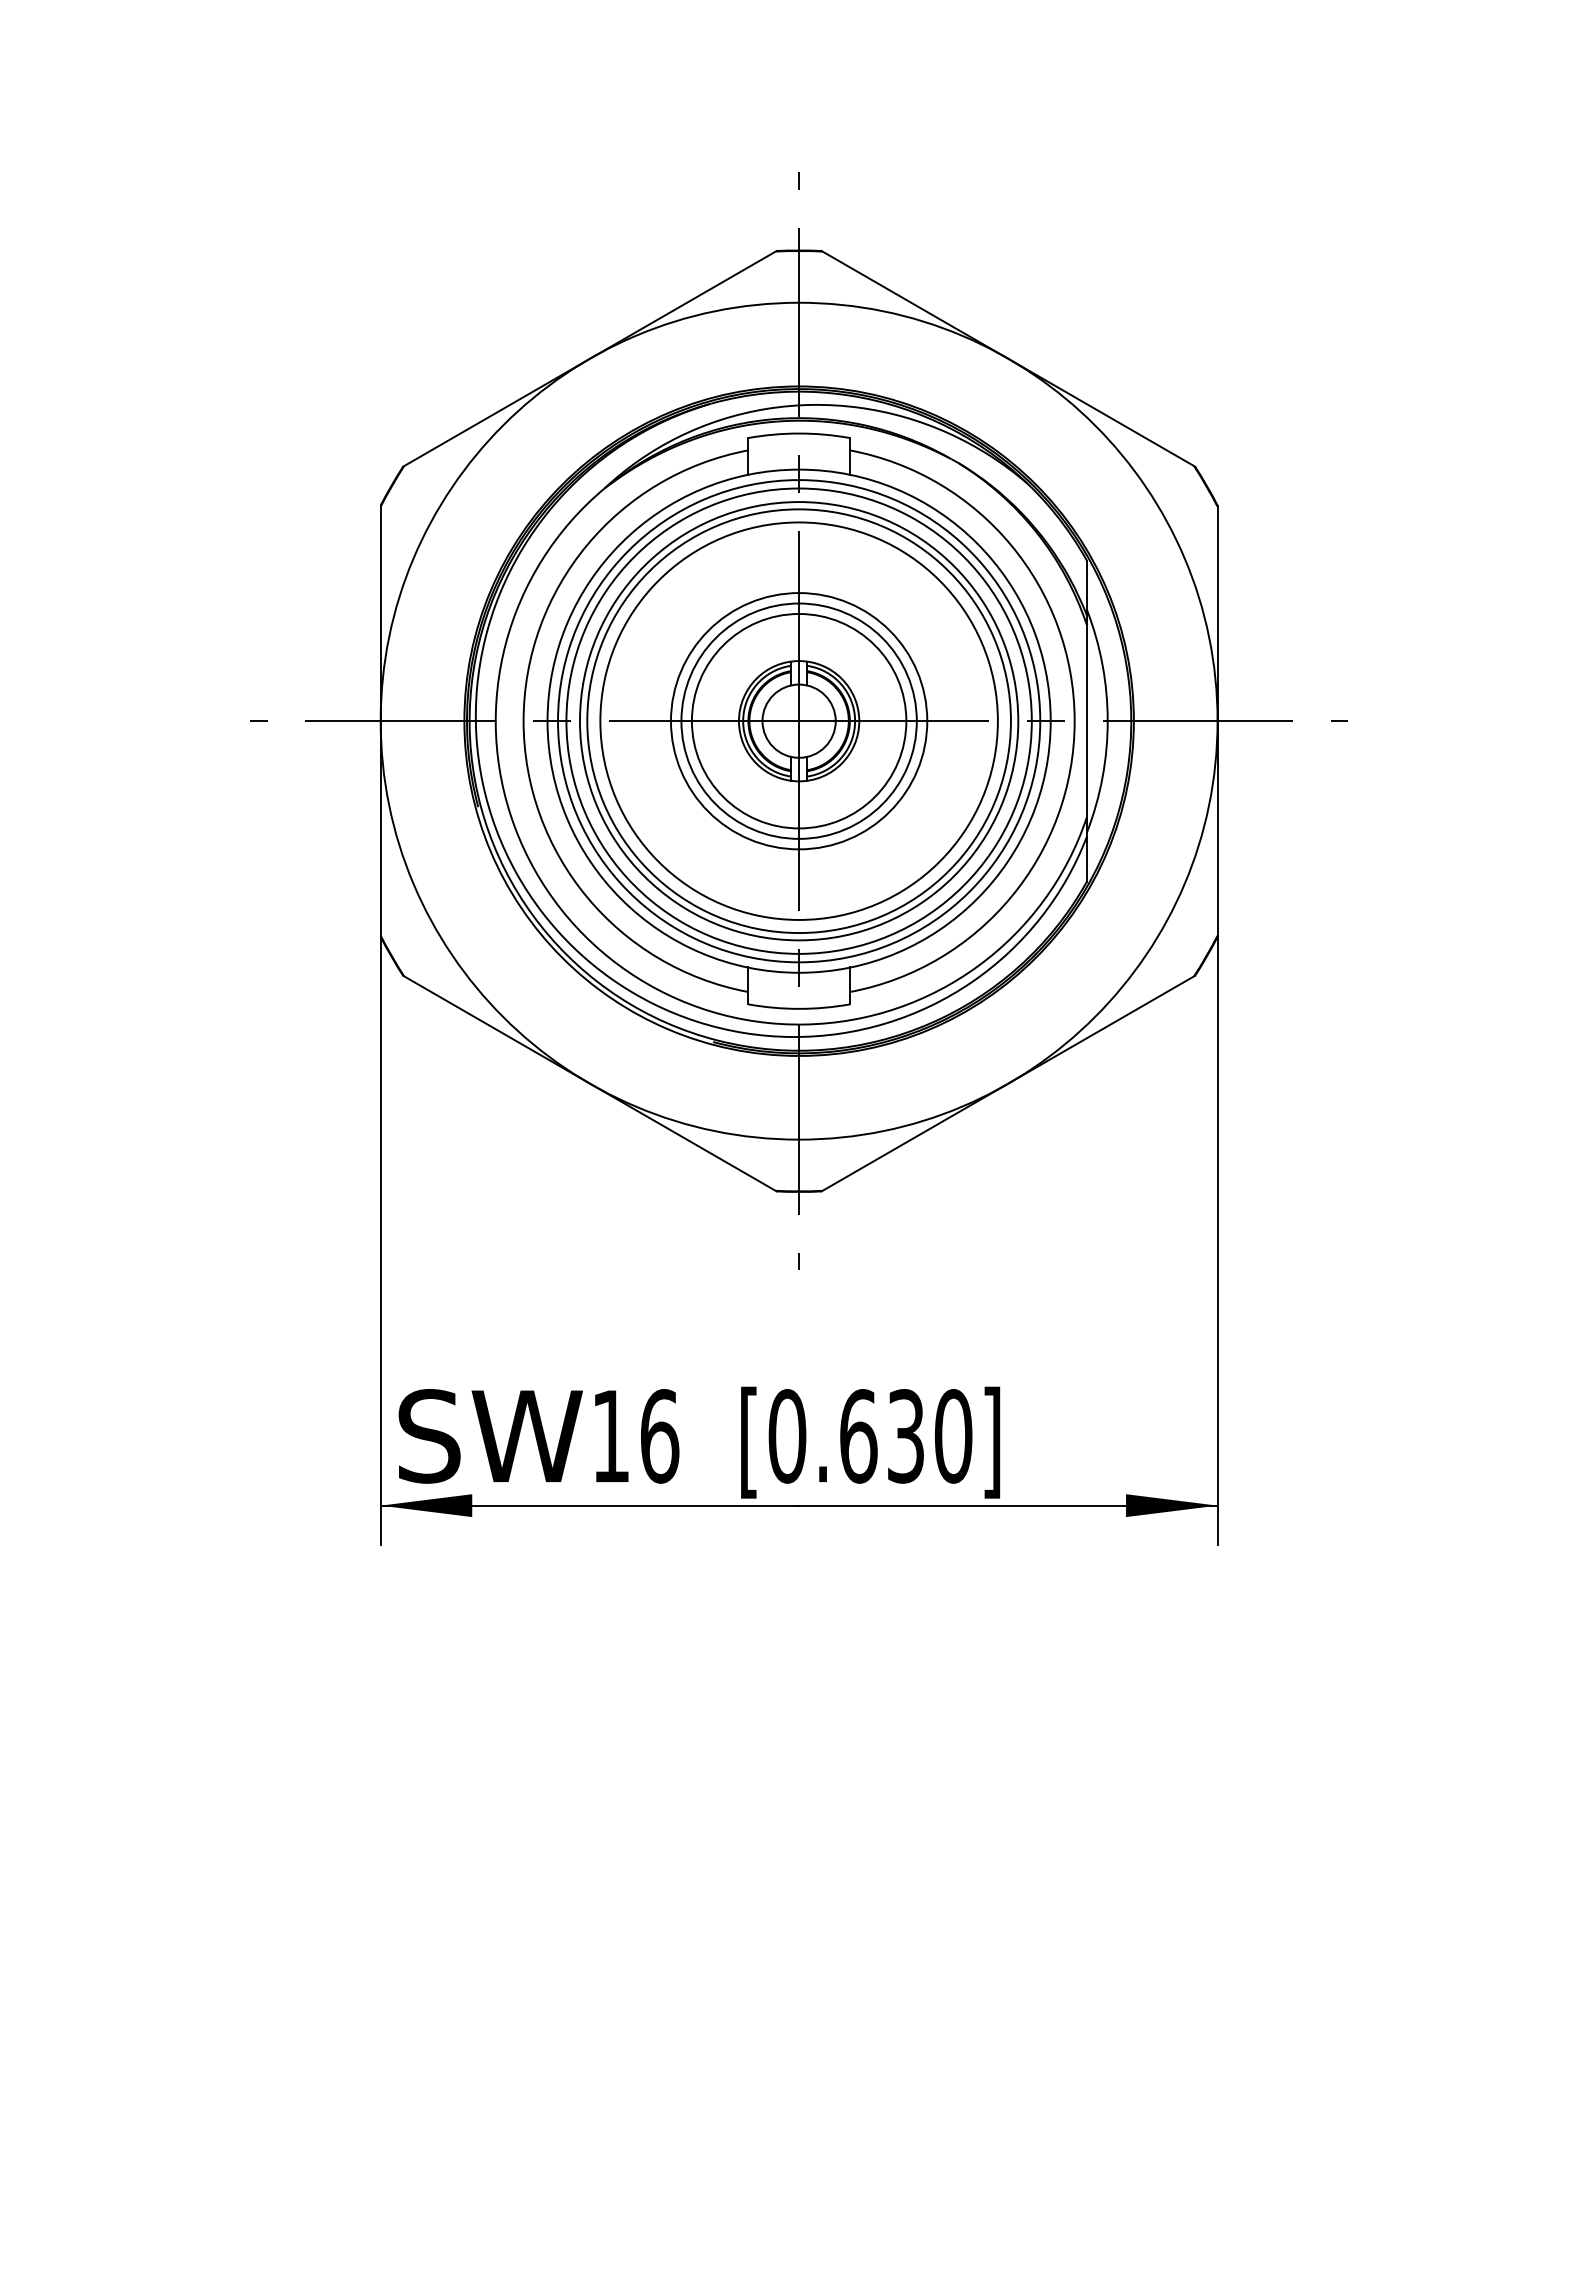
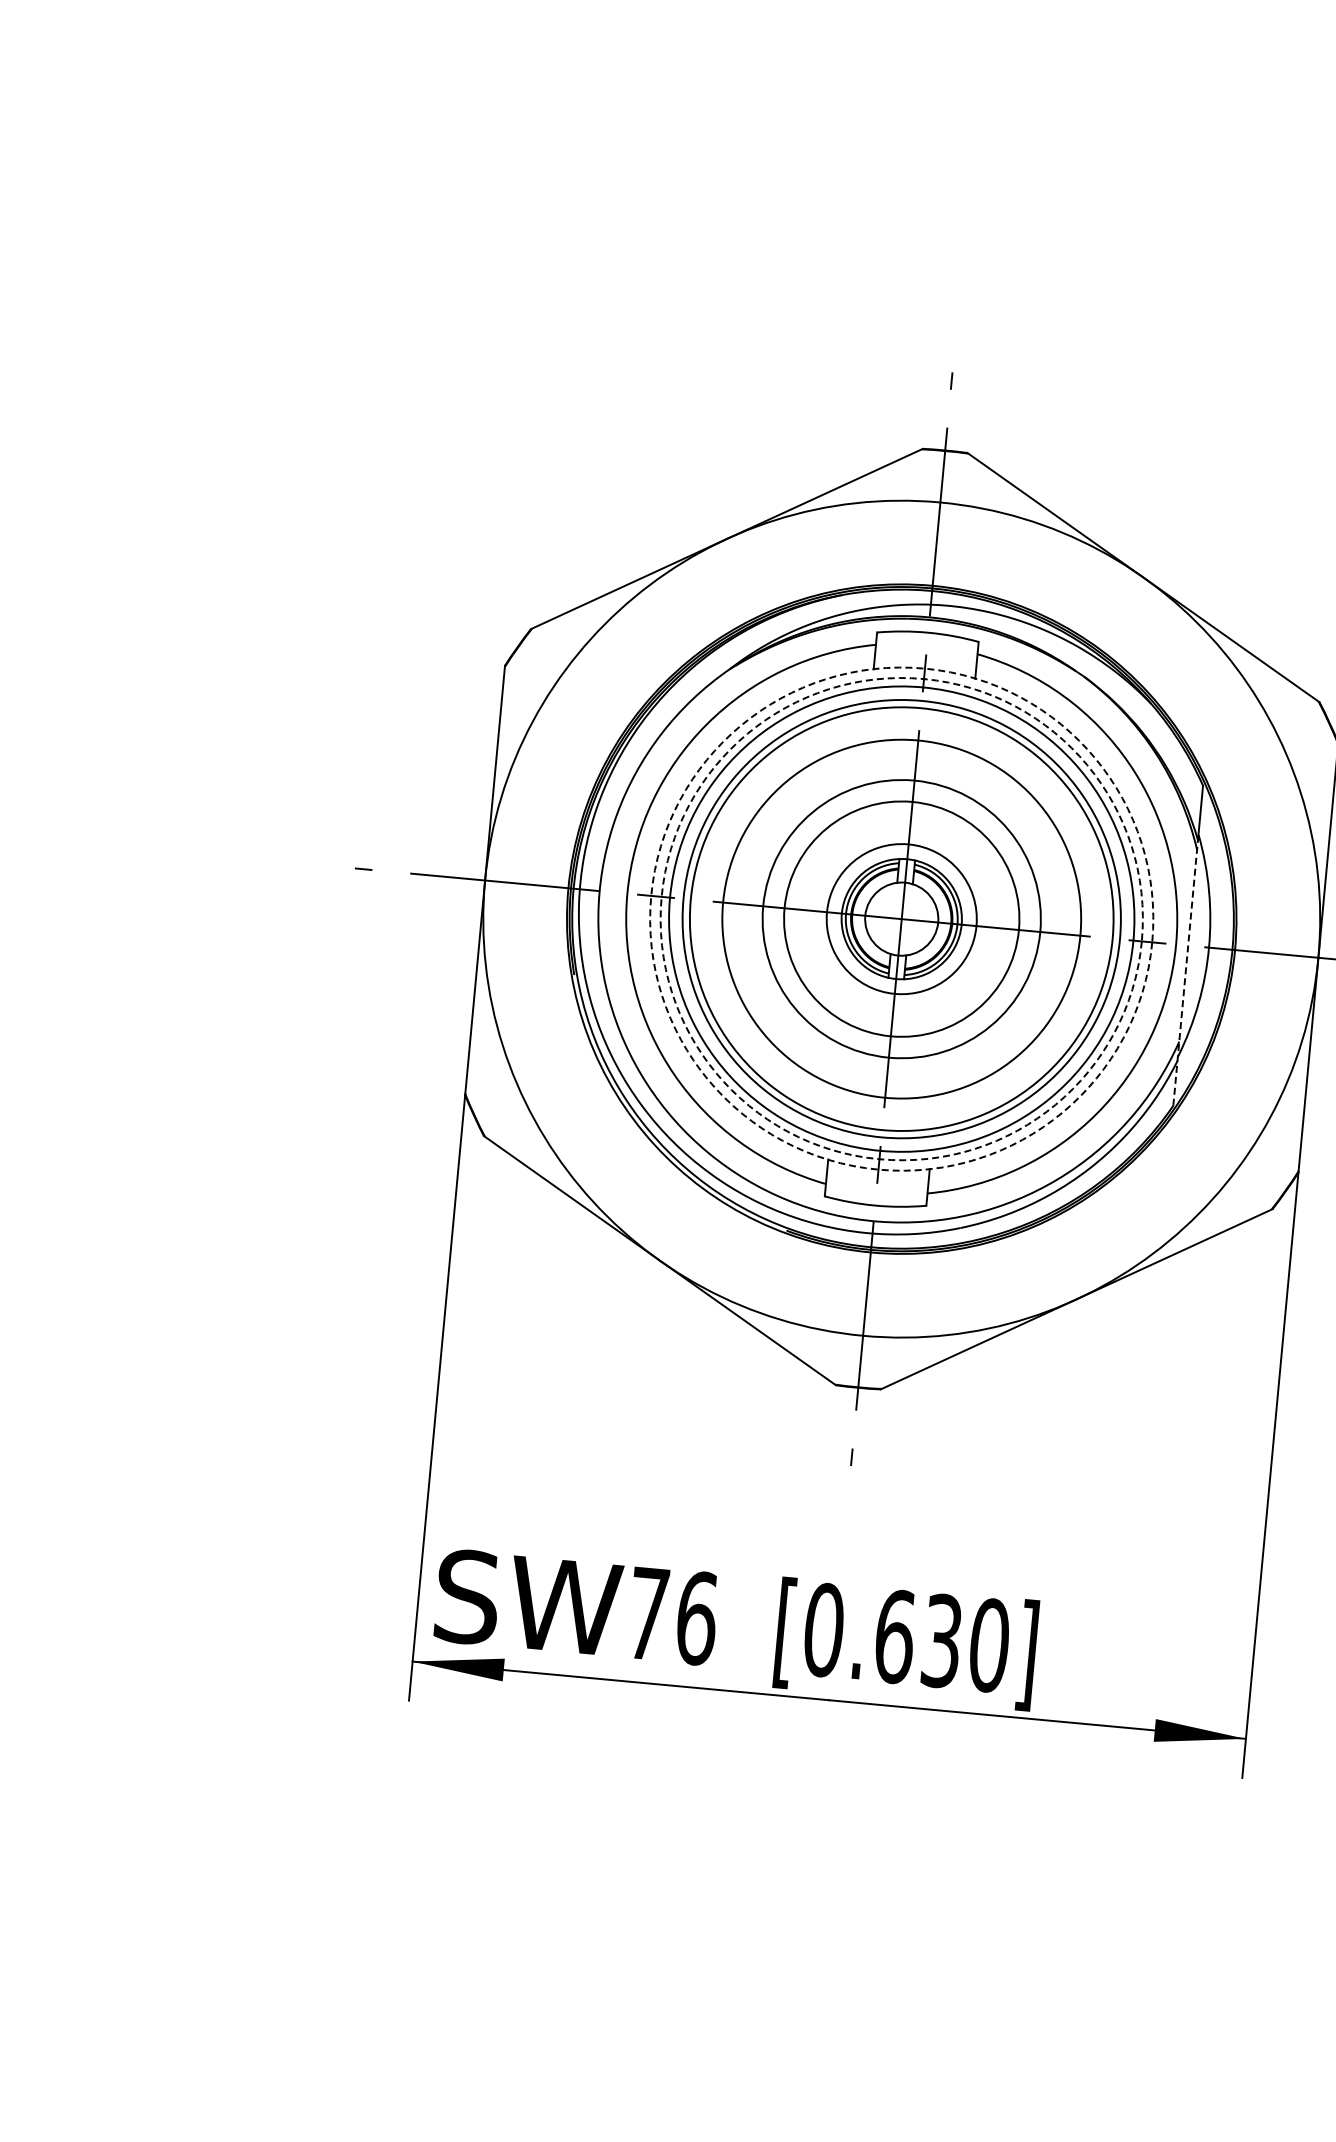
circle: (798, 720) -> (901, 918), size x0.7
circle: (798, 720) -> (901, 918), size x0.7
circle: (798, 720) -> (901, 918), solid -> dashed
circle: (798, 721) -> (901, 919), size x1.4
circle: (799, 721) -> (902, 919), solid -> dashed
line: (1086, 748) -> (1185, 972), solid -> dashed
text: (610, 1436) -> (647, 1613), 16 -> 76

